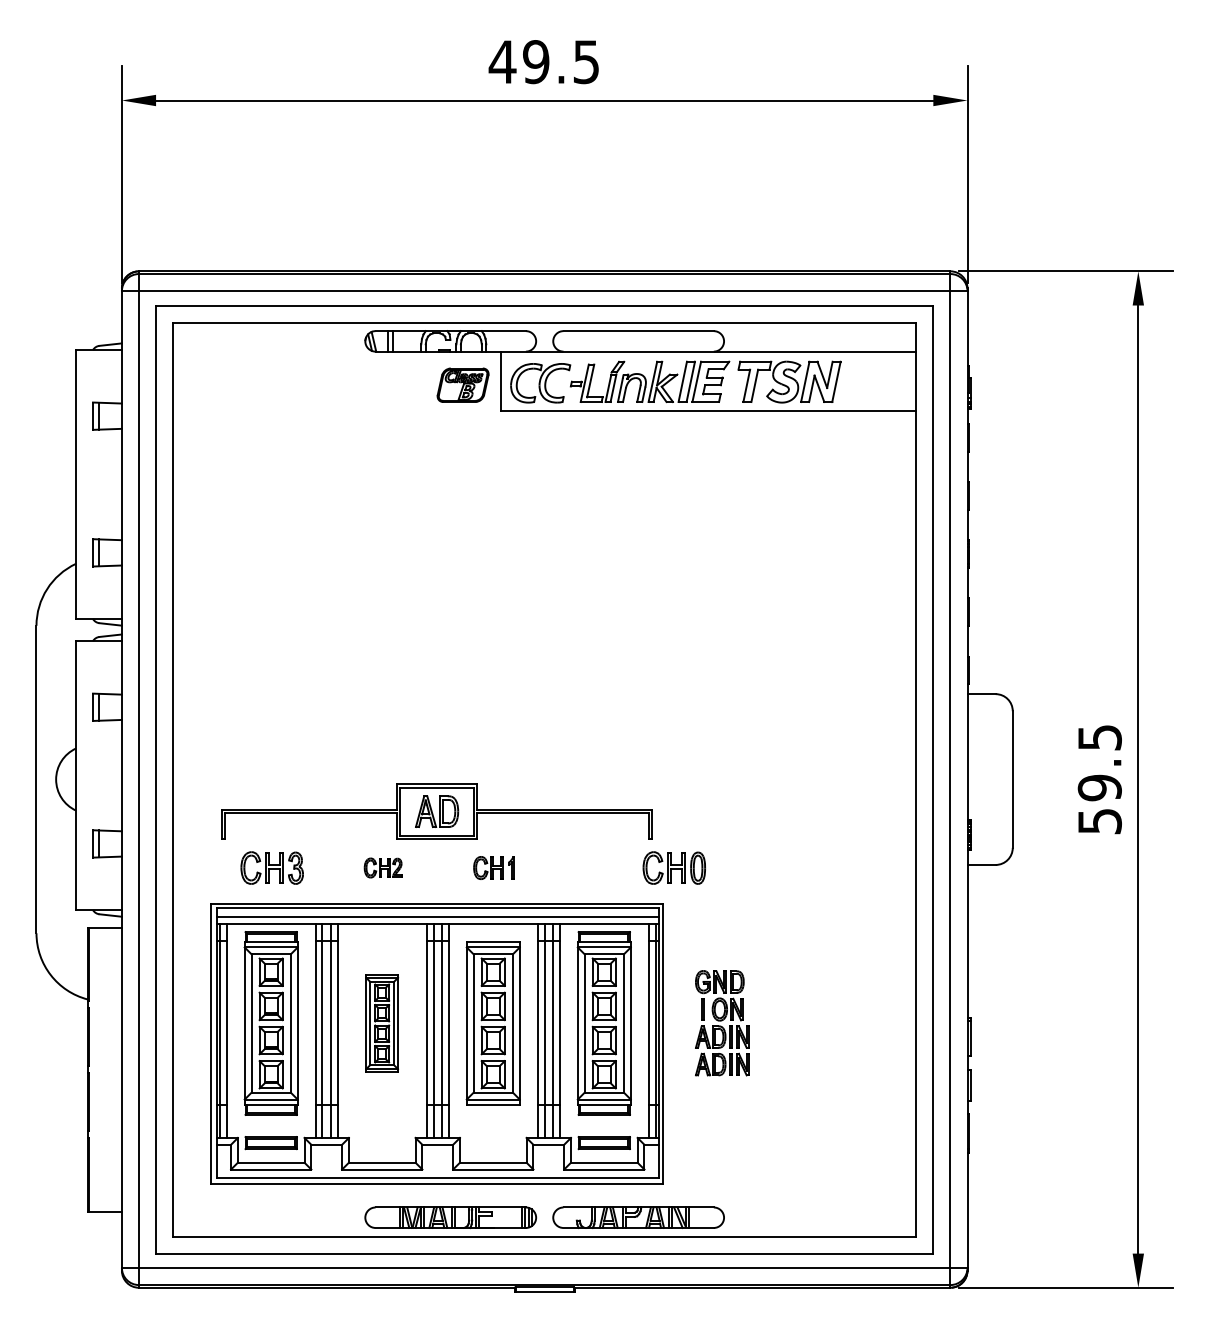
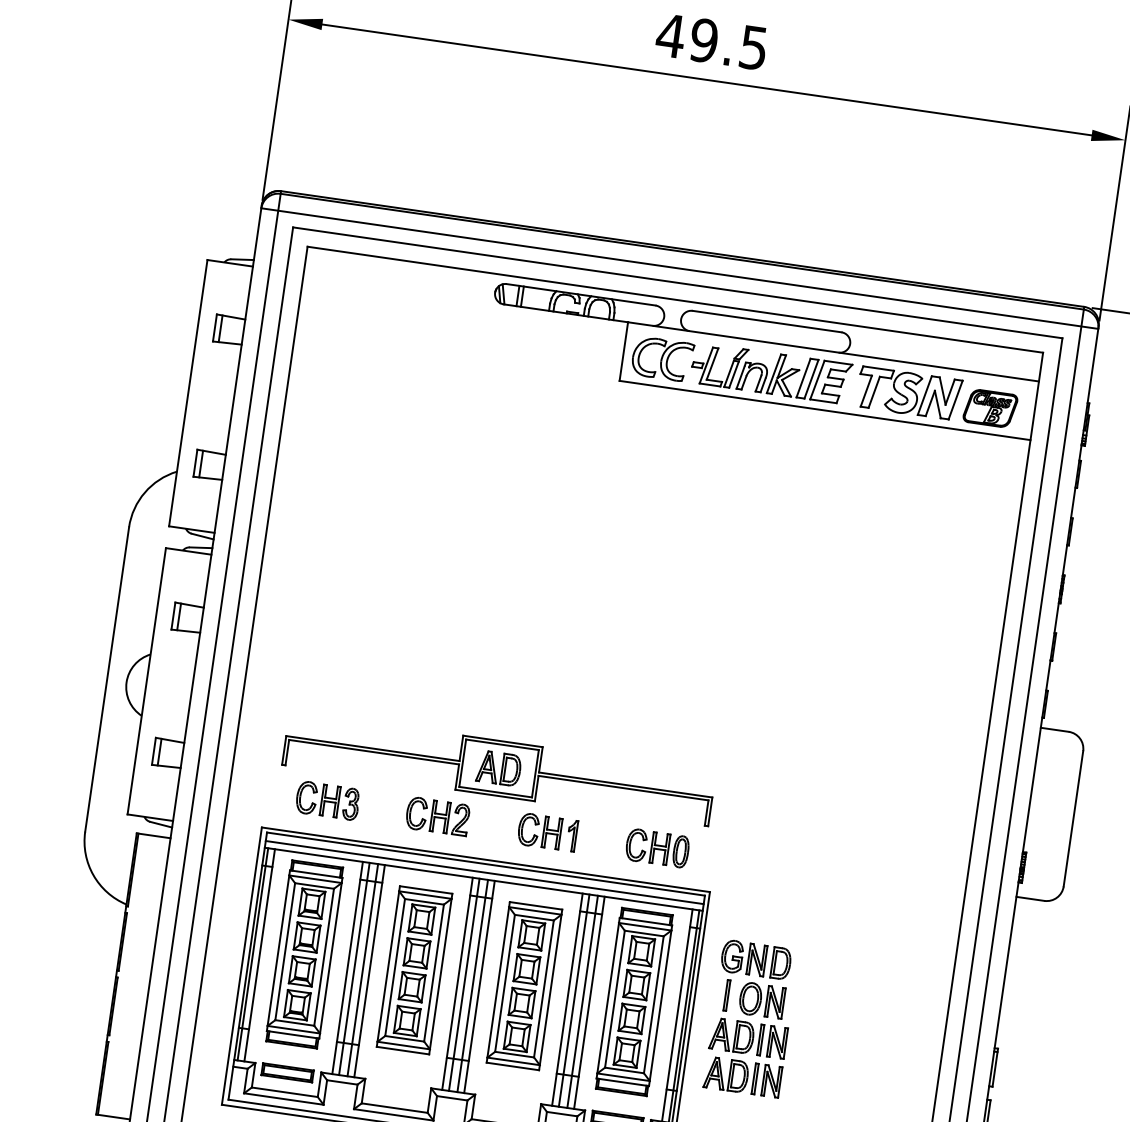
part: (462, 384) -> (989, 407), moved
part: (382, 867) -> (437, 815), size x1.67
part: (493, 867) -> (546, 831), size x1.43
part: (673, 867) -> (656, 847), moved
part: (721, 1022) -> (750, 1017), size x1.43
part: (381, 1023) -> (413, 970), size x1.67

